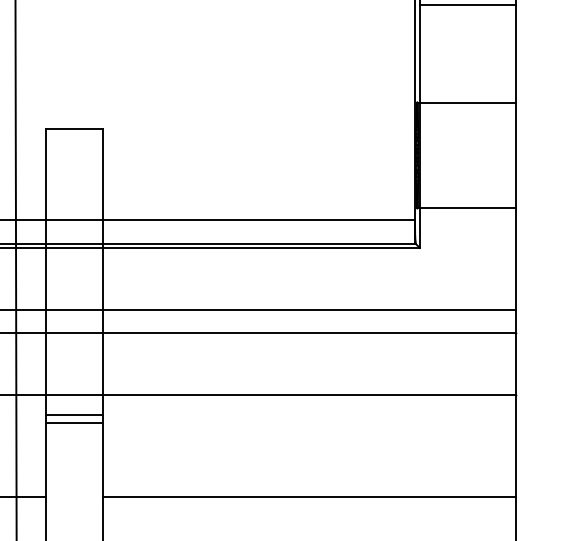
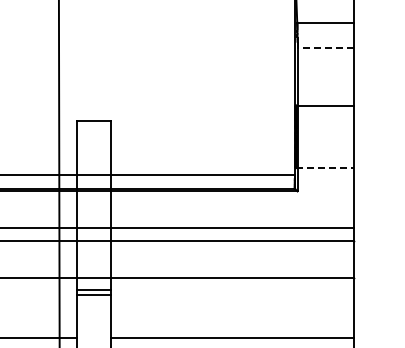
line: (467, 5) -> (325, 48), solid -> dashed
line: (467, 207) -> (325, 167), solid -> dashed

